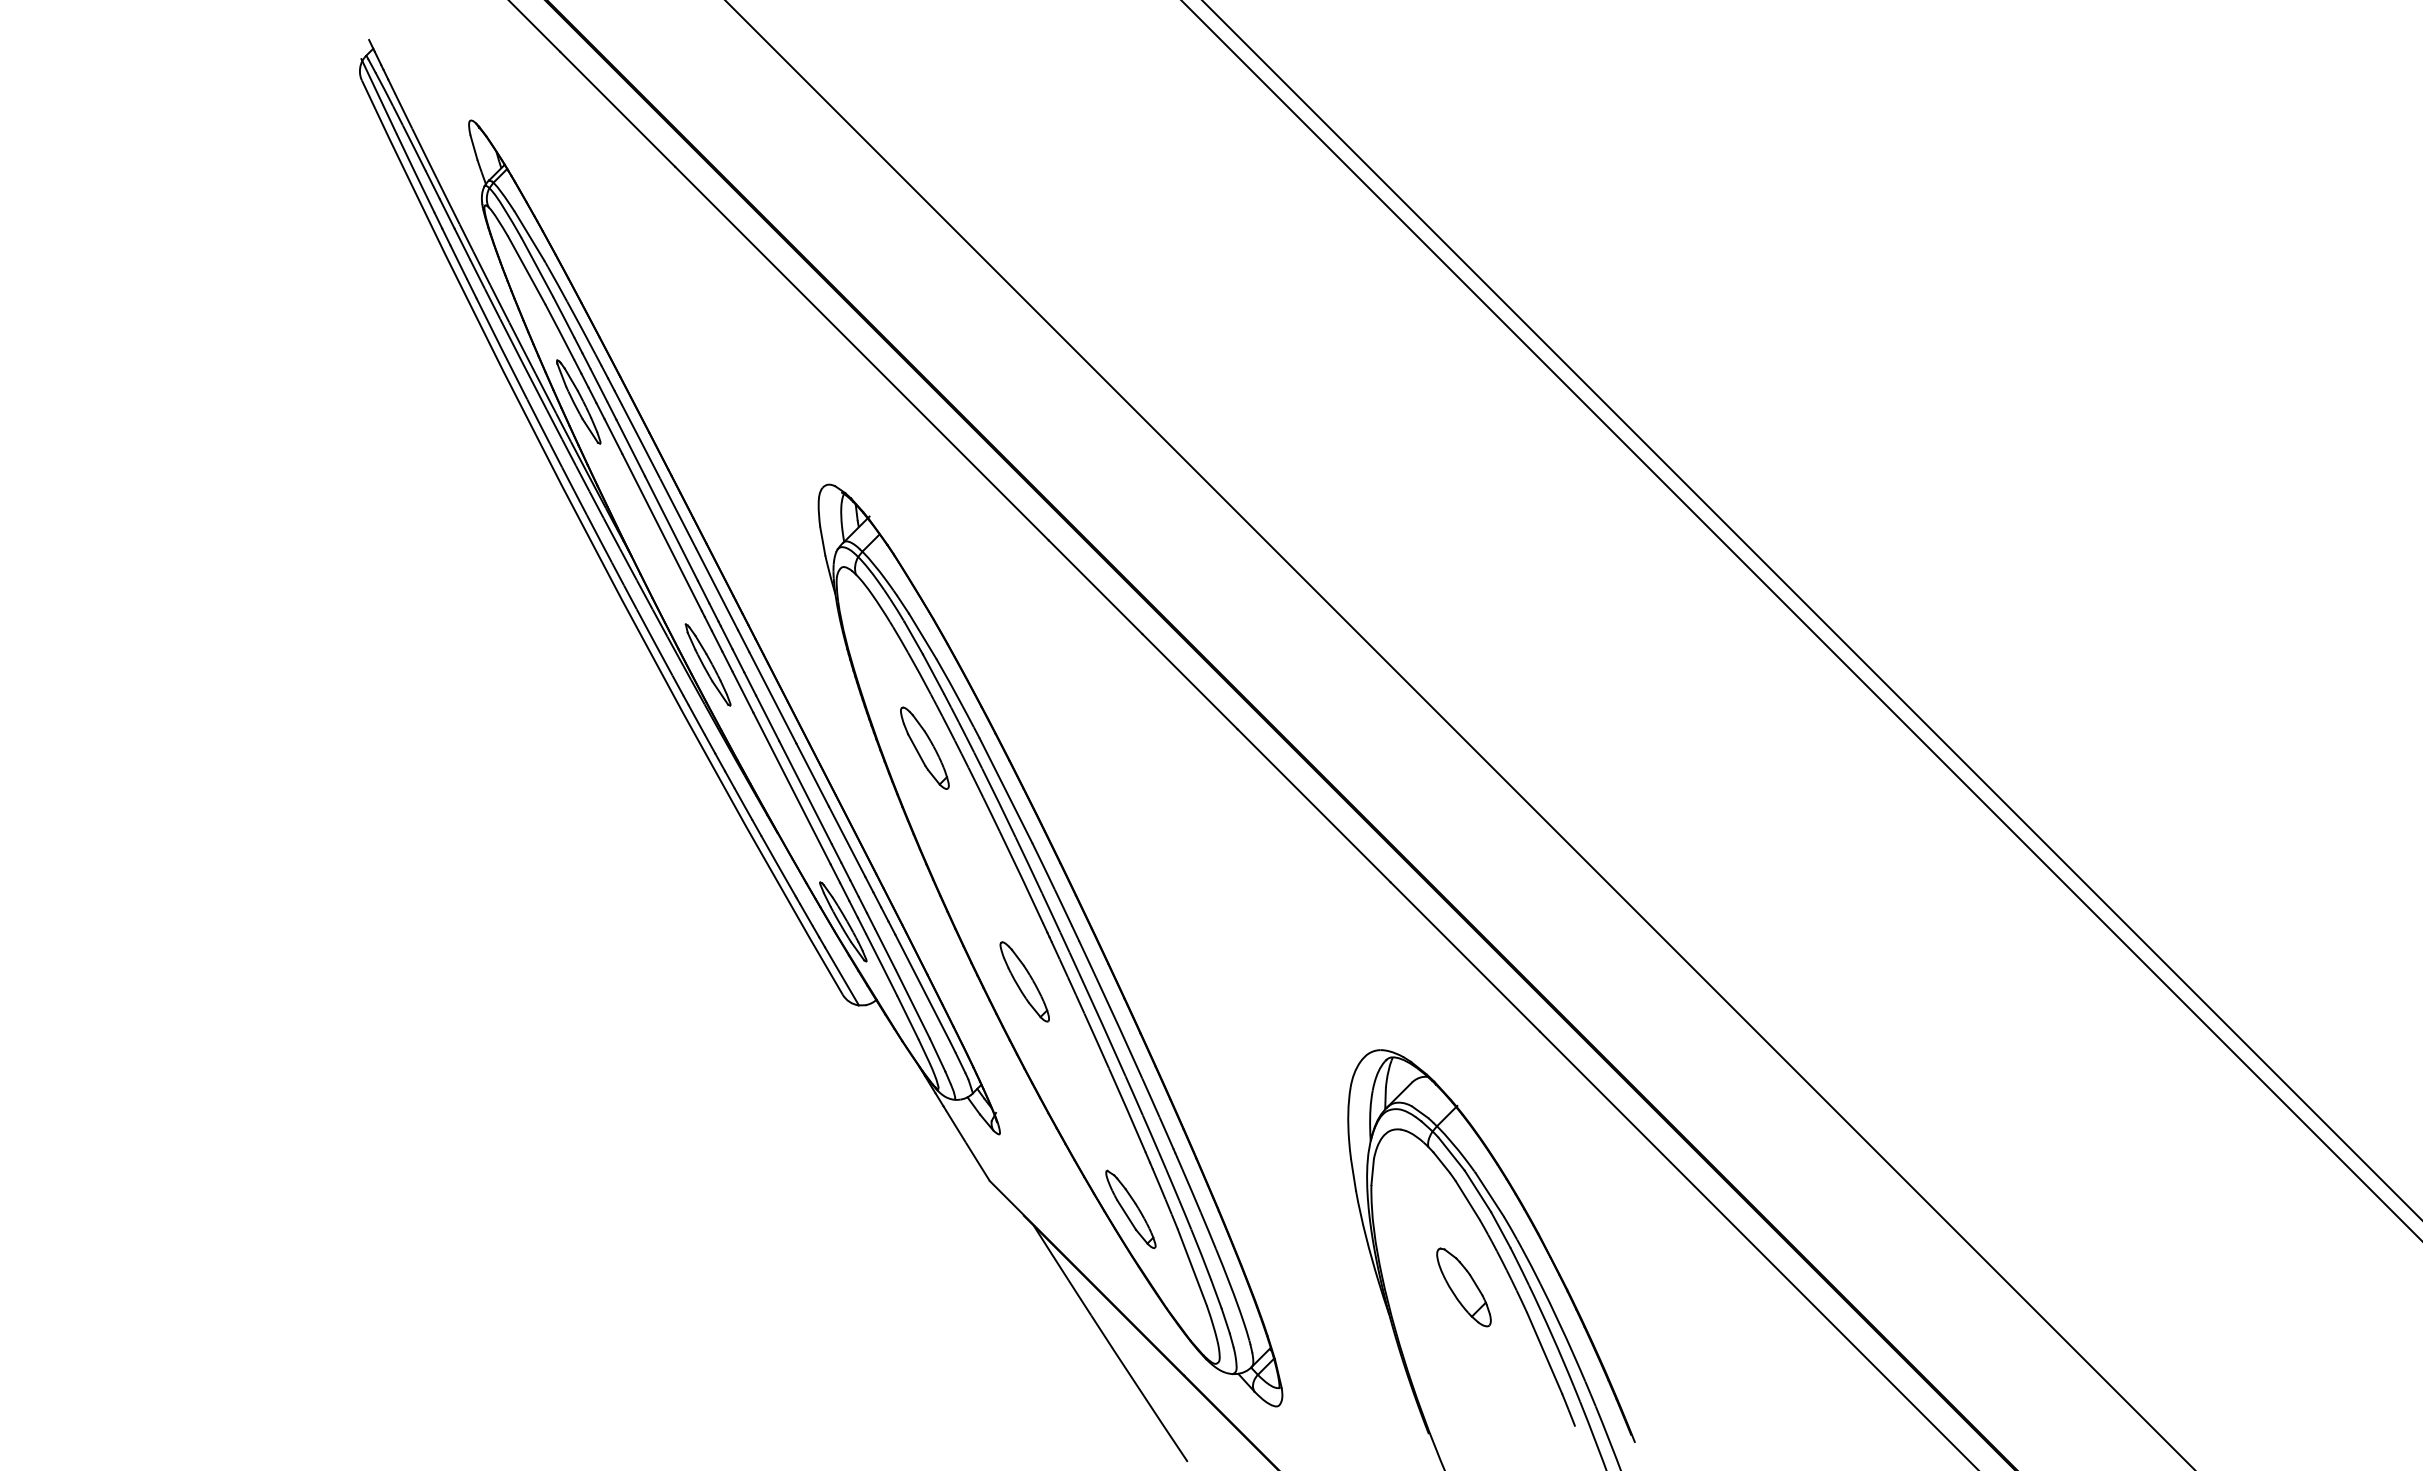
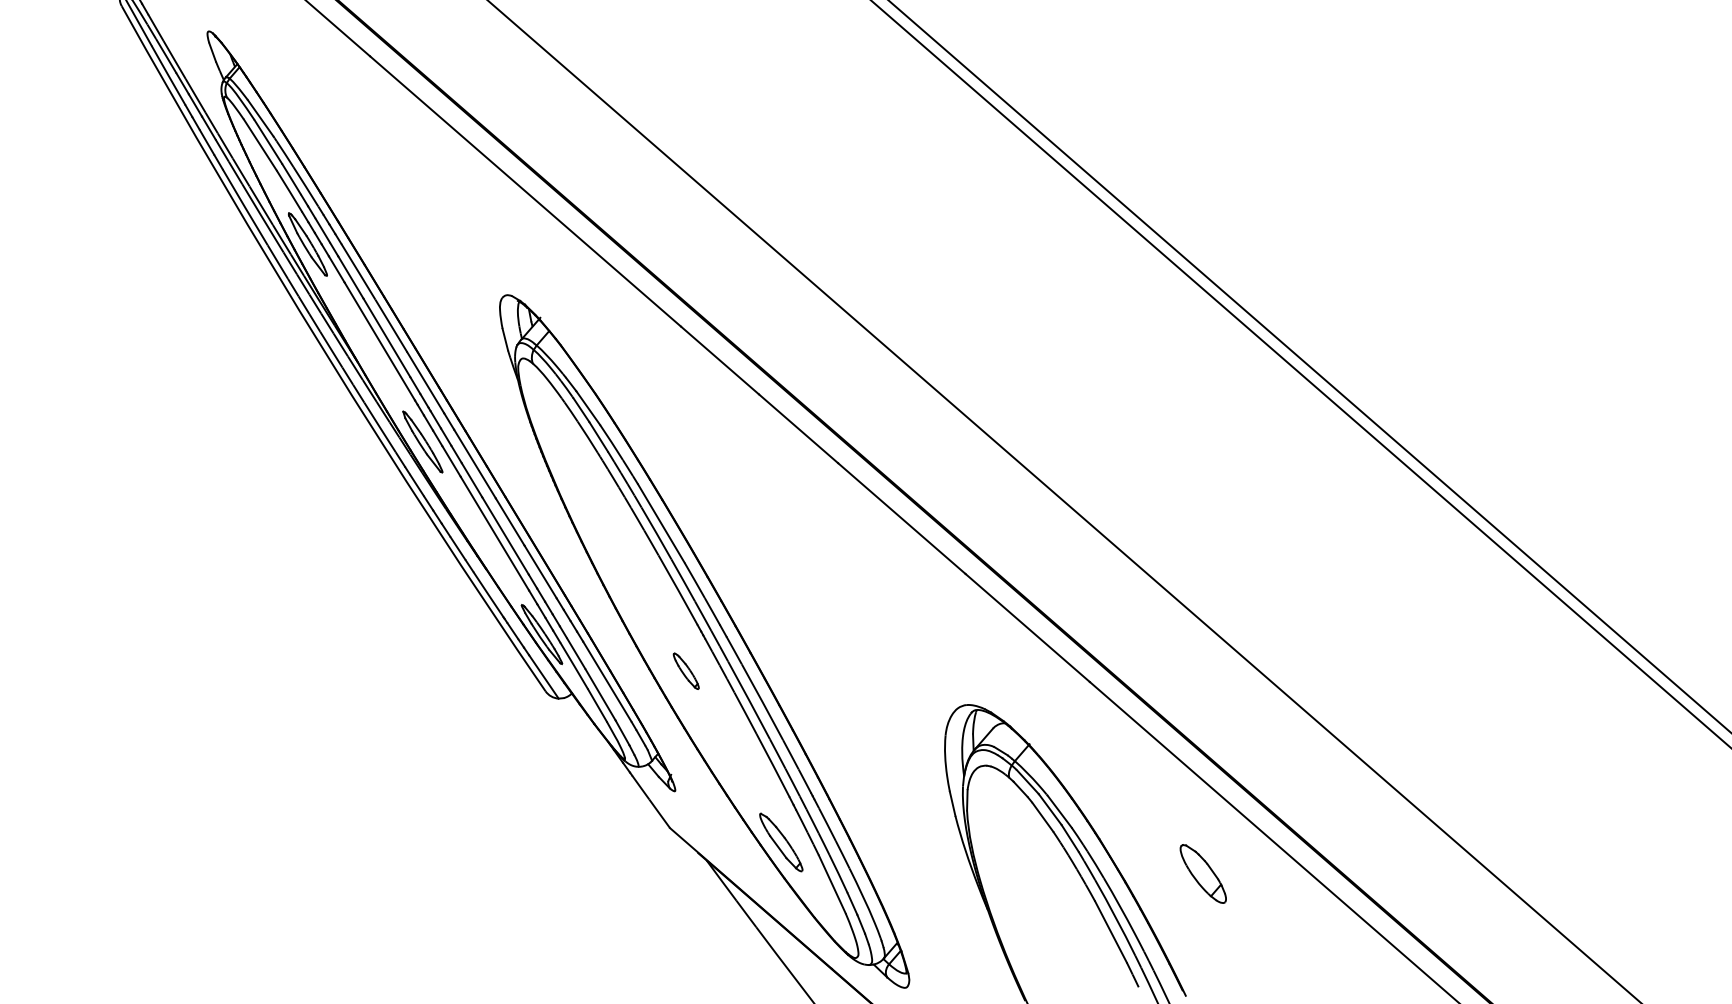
part: (924, 747) -> (595, 494), removed
part: (1024, 981) -> (686, 671), size x0.6
part: (1463, 1287) -> (1202, 874), moved

